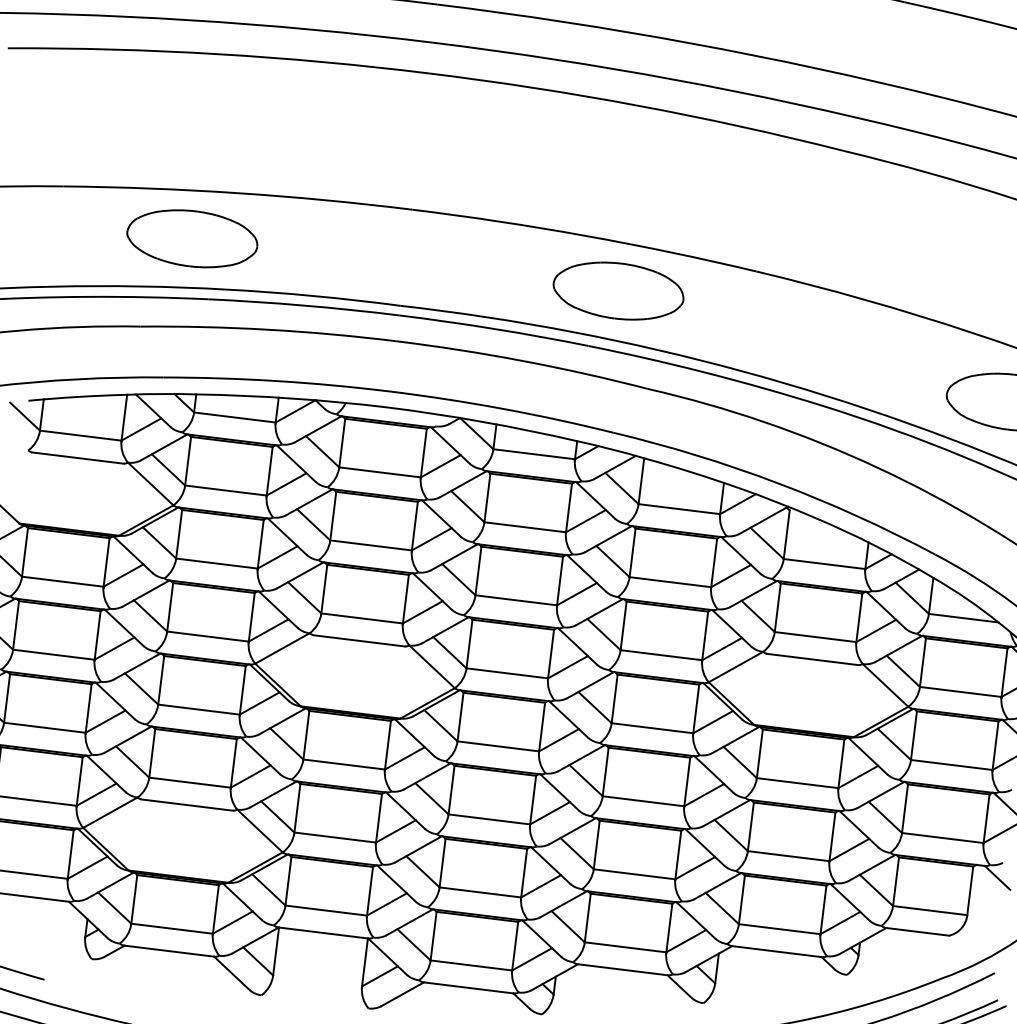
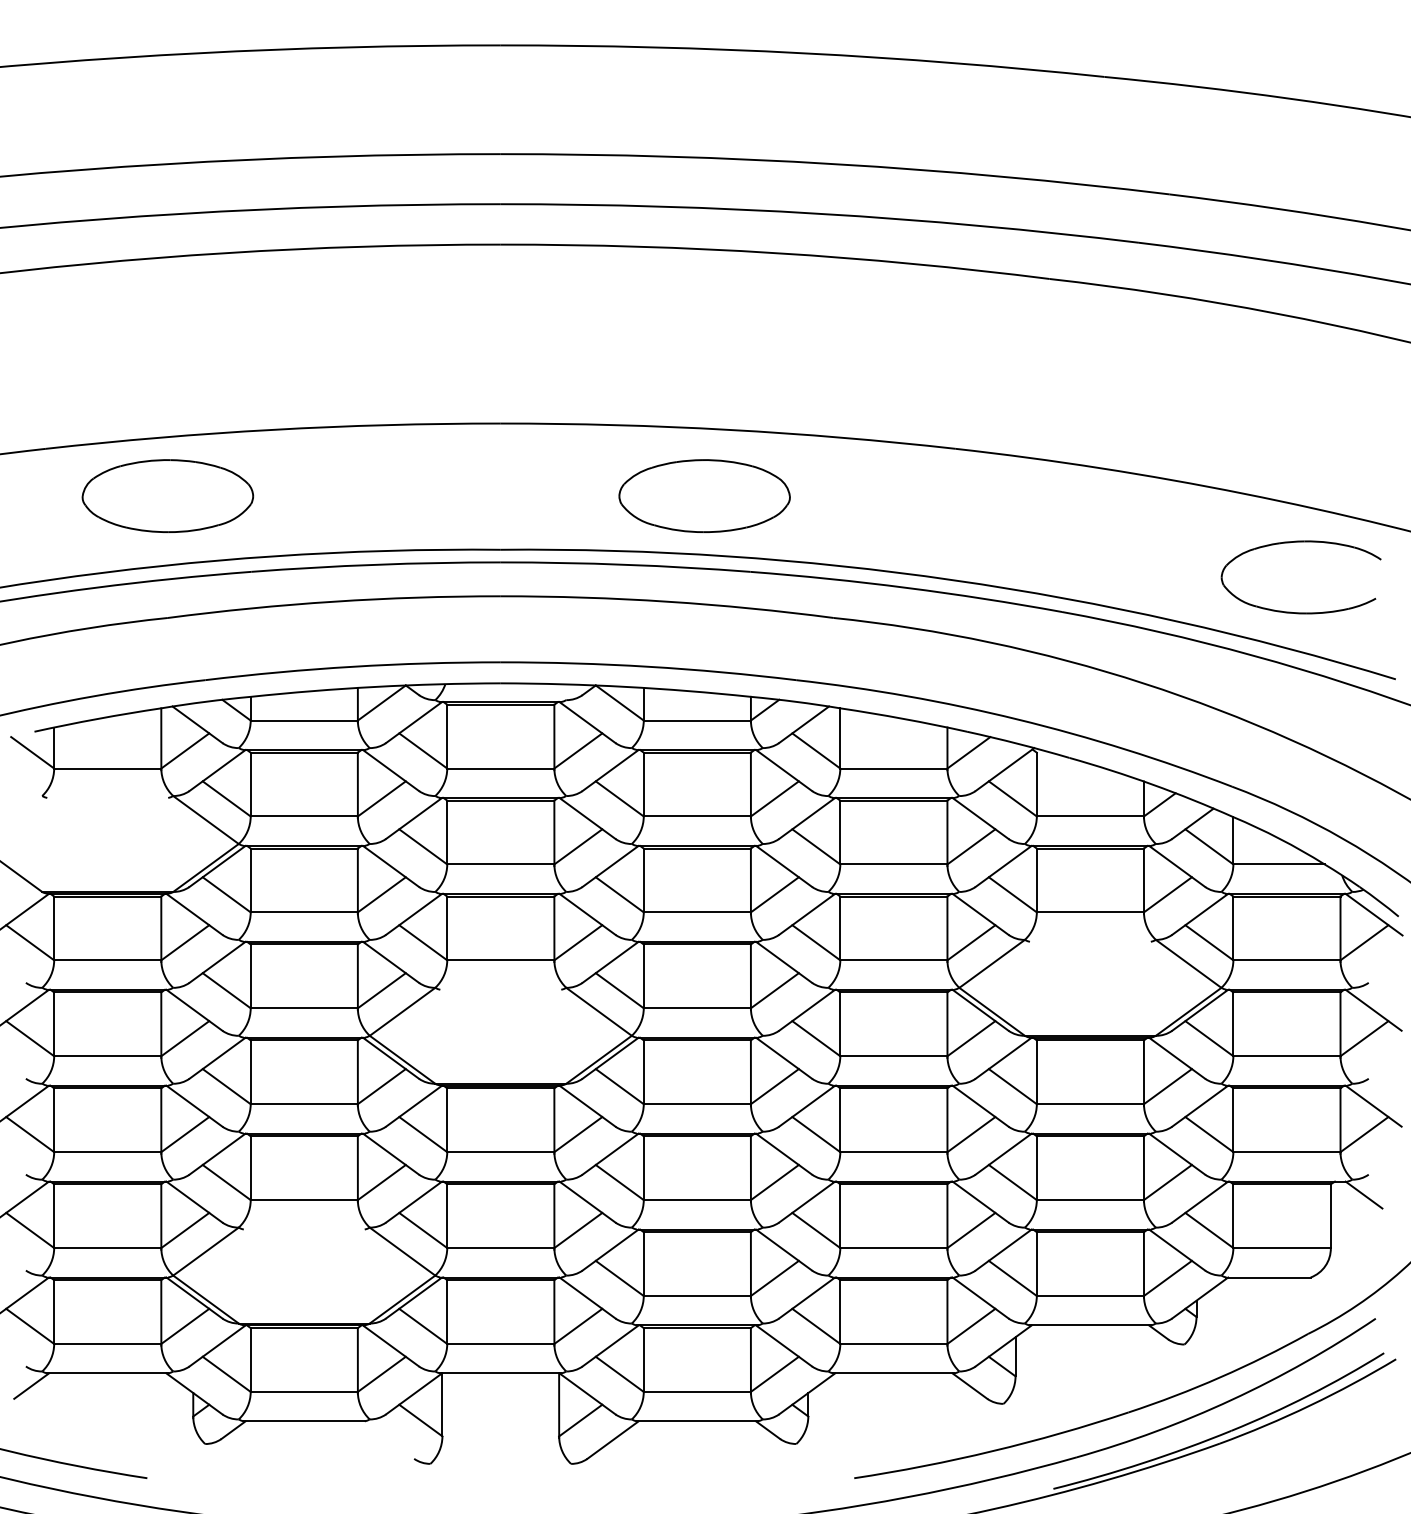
part: (192, 238) -> (167, 495), moved
part: (618, 290) -> (704, 495), moved
line: (77, 457) -> (107, 797), removed
line: (359, 640) -> (500, 989), removed
line: (812, 659) -> (1089, 941), removed
line: (186, 804) -> (303, 1229), removed
line: (231, 972) -> (388, 1439), removed

